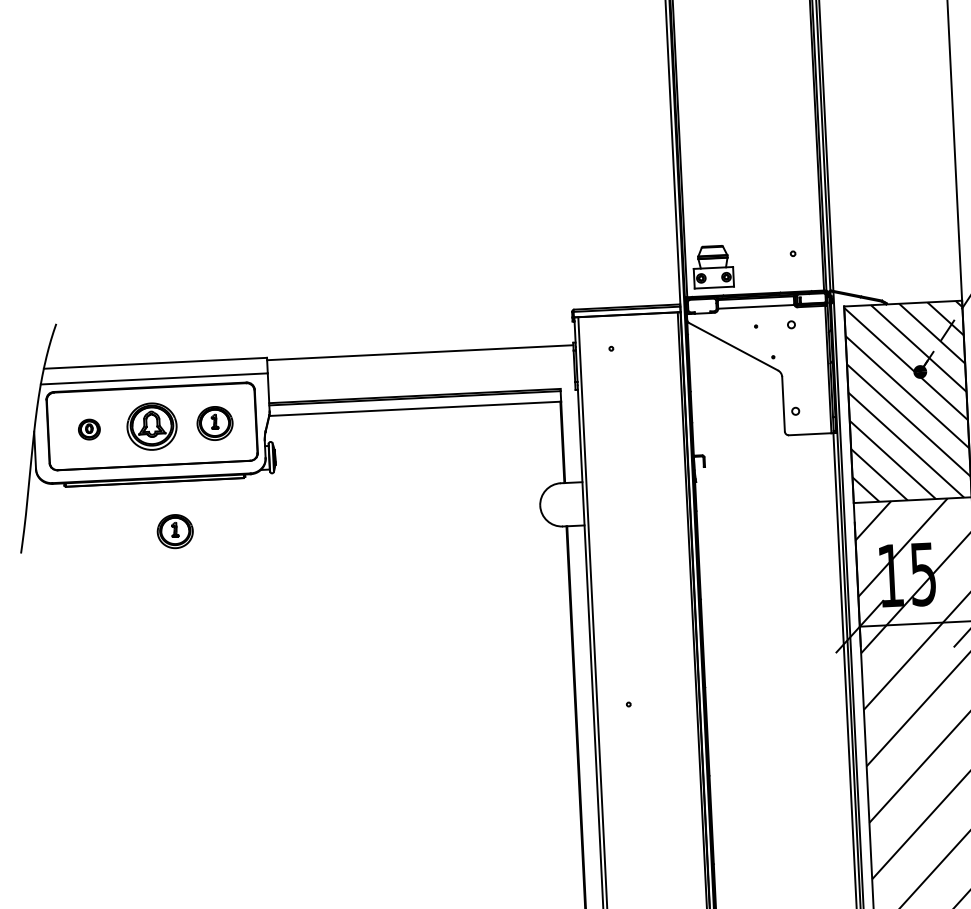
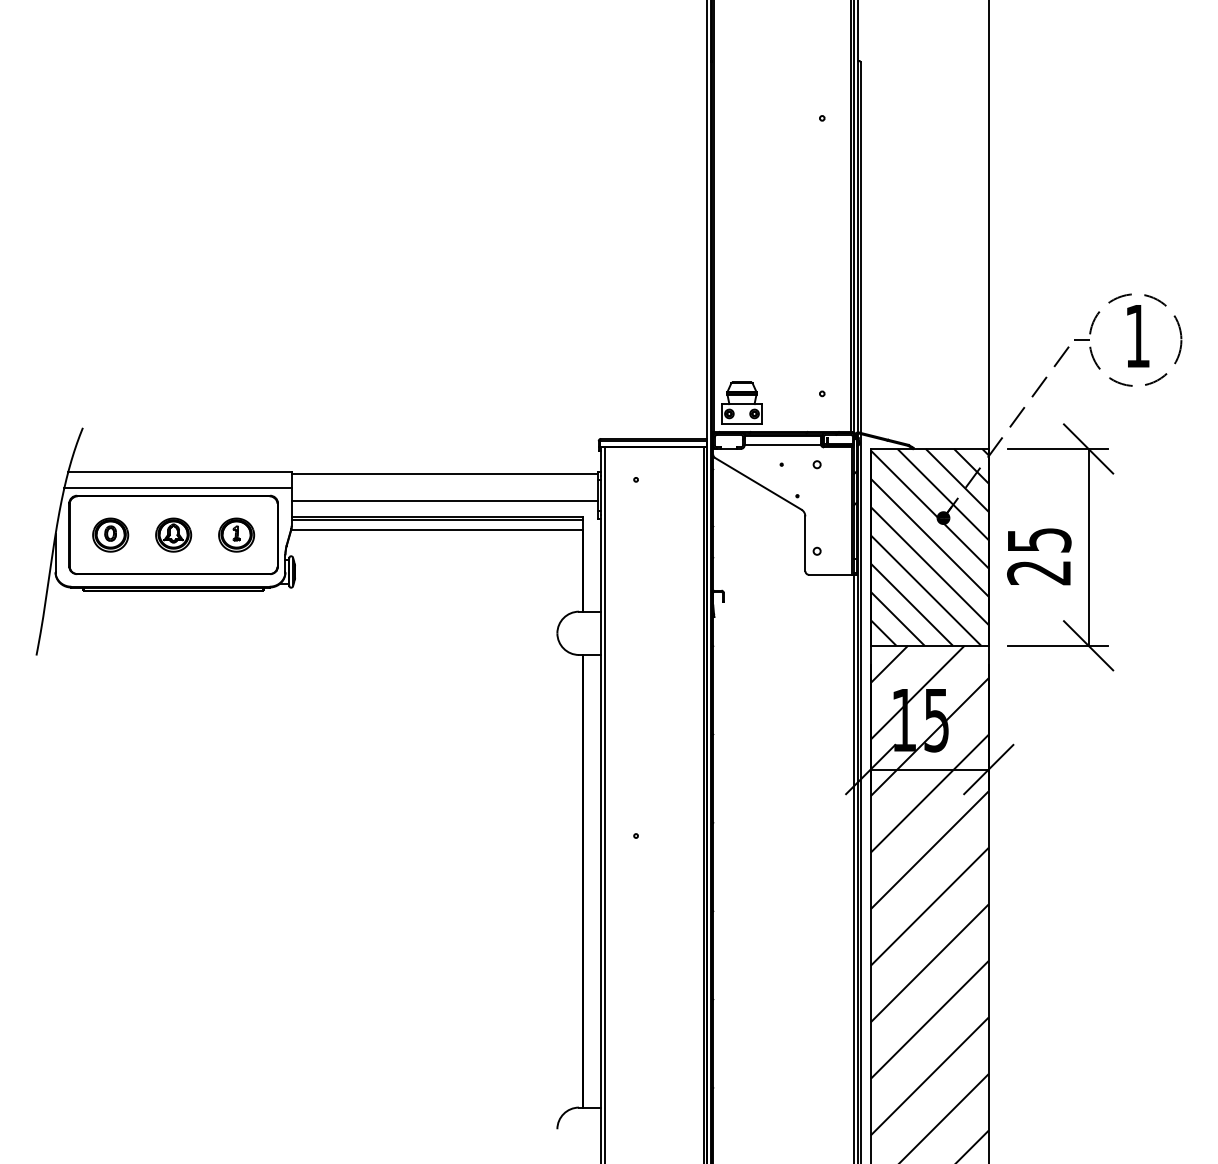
line: (421, 378) -> (444, 500), added
part: (151, 425) -> (173, 534), size x0.71
part: (89, 429) -> (110, 534), size x1.67
part: (175, 530) -> (191, 640), removed

